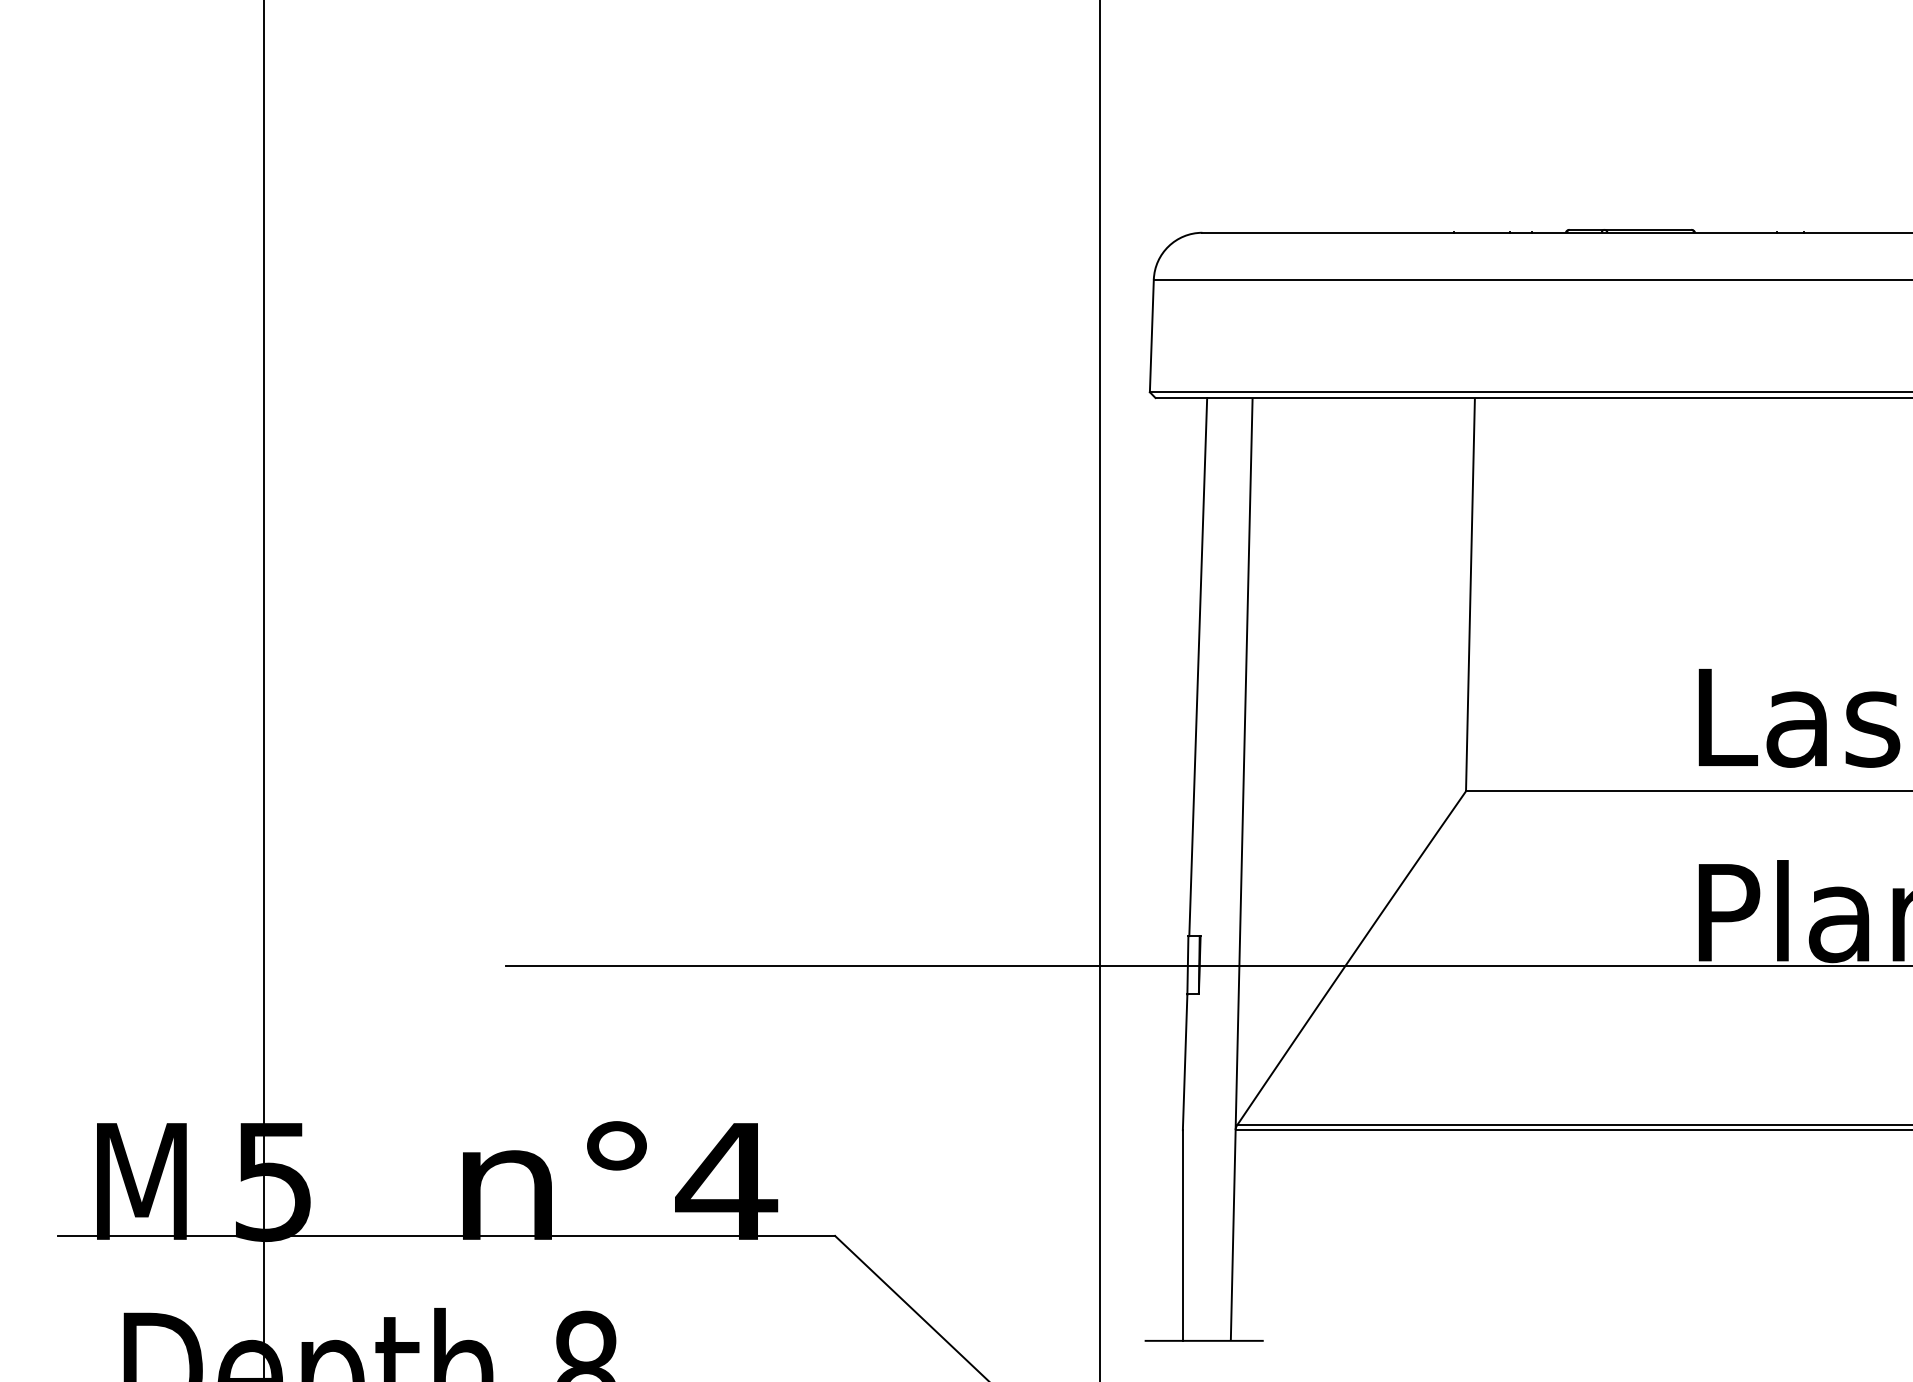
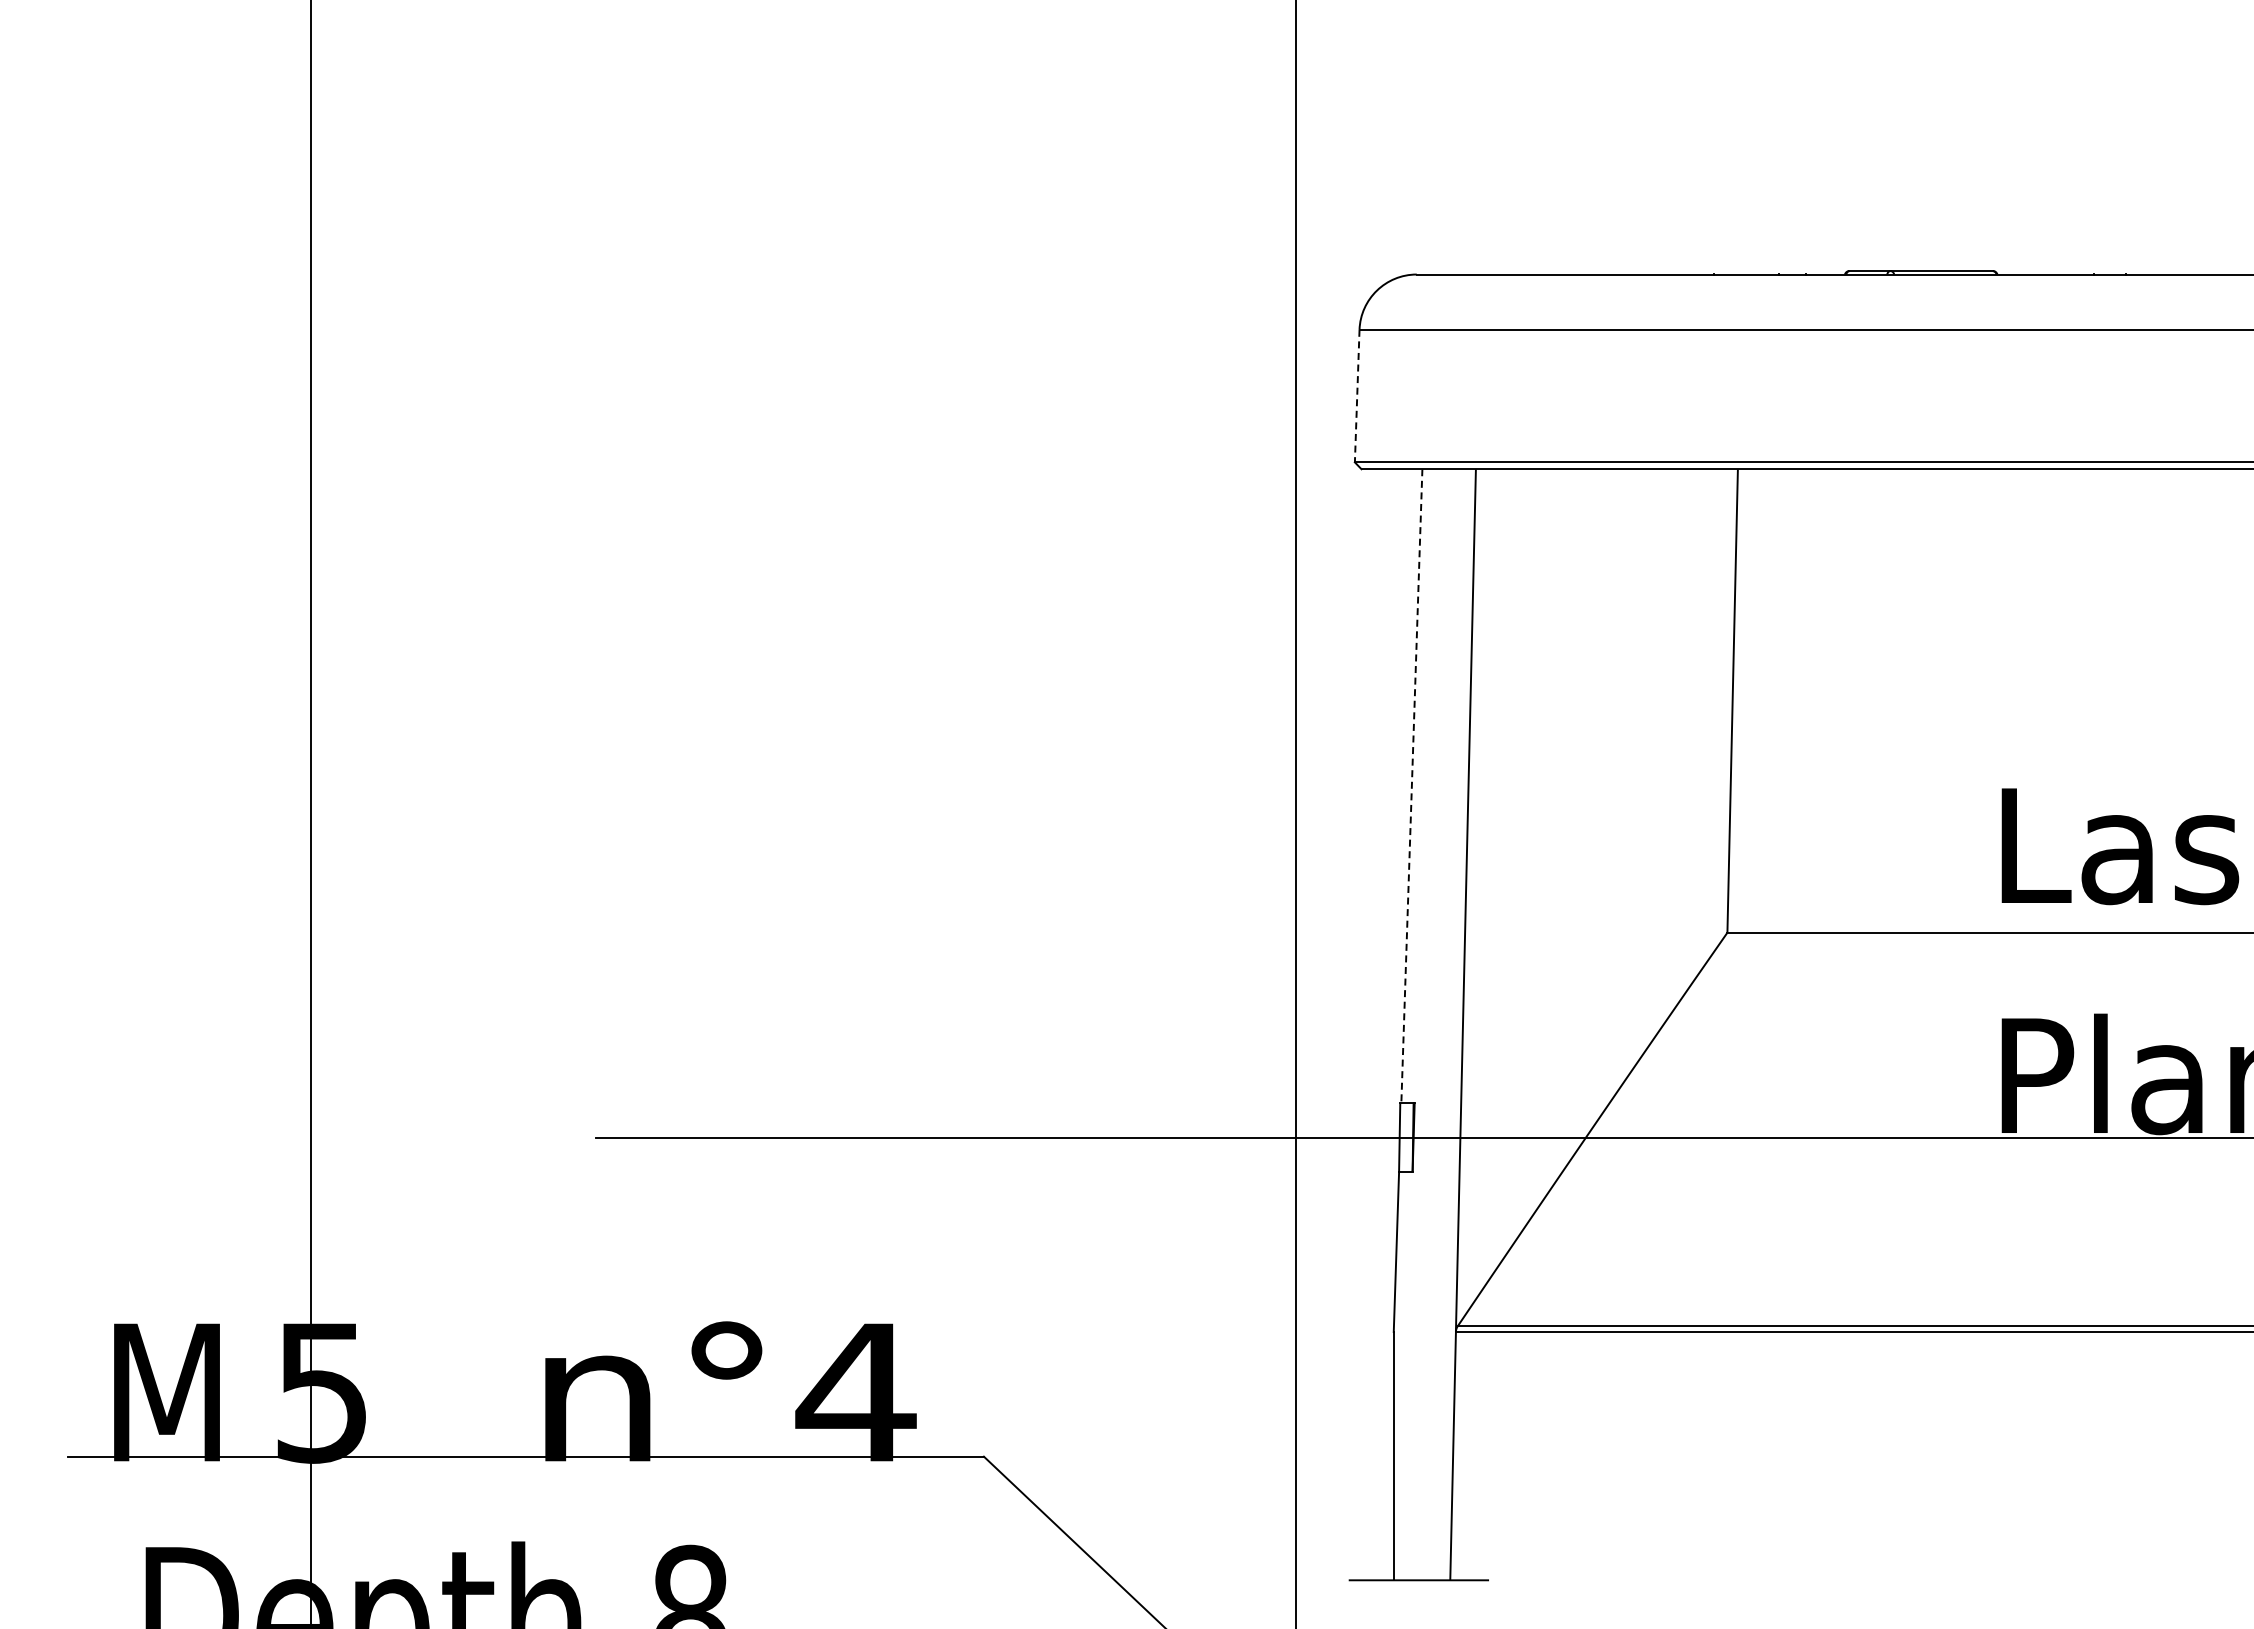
line: (1152, 336) -> (1357, 396), solid -> dashed
line: (1197, 667) -> (1411, 786), solid -> dashed

